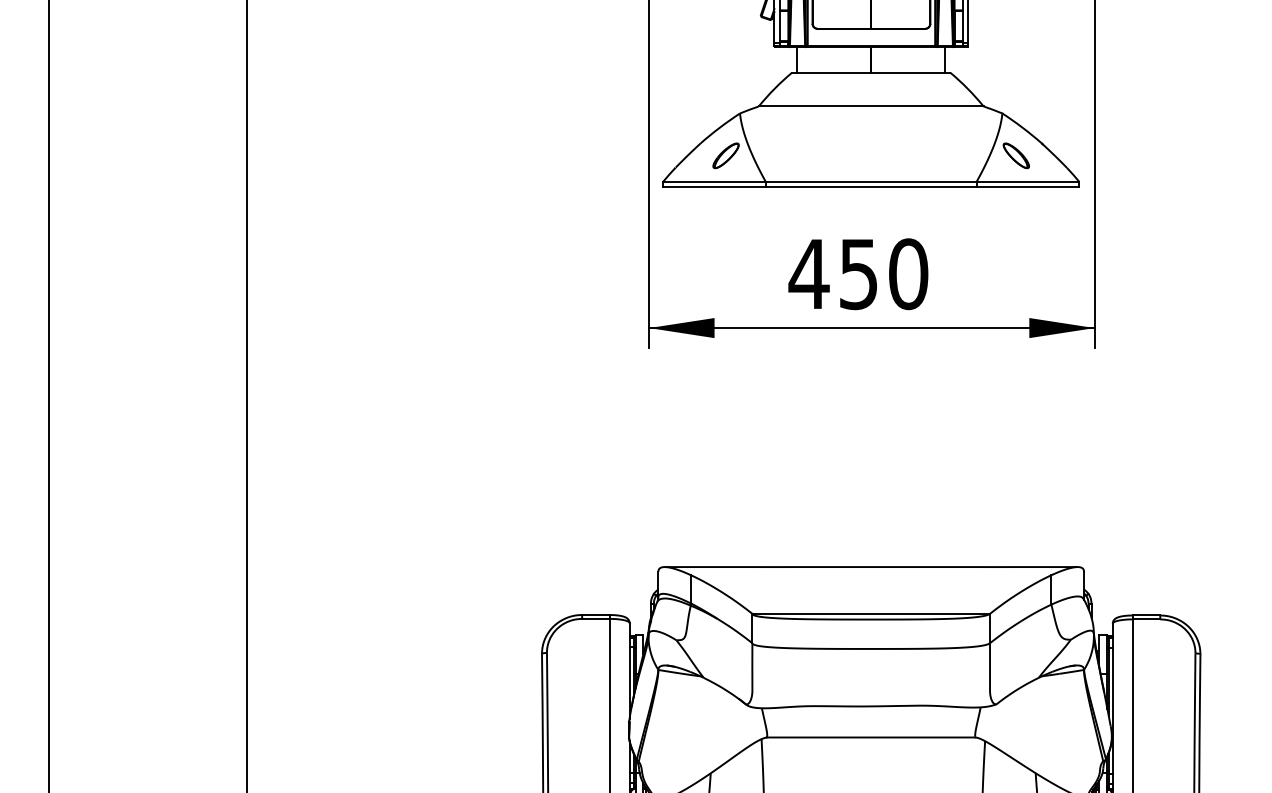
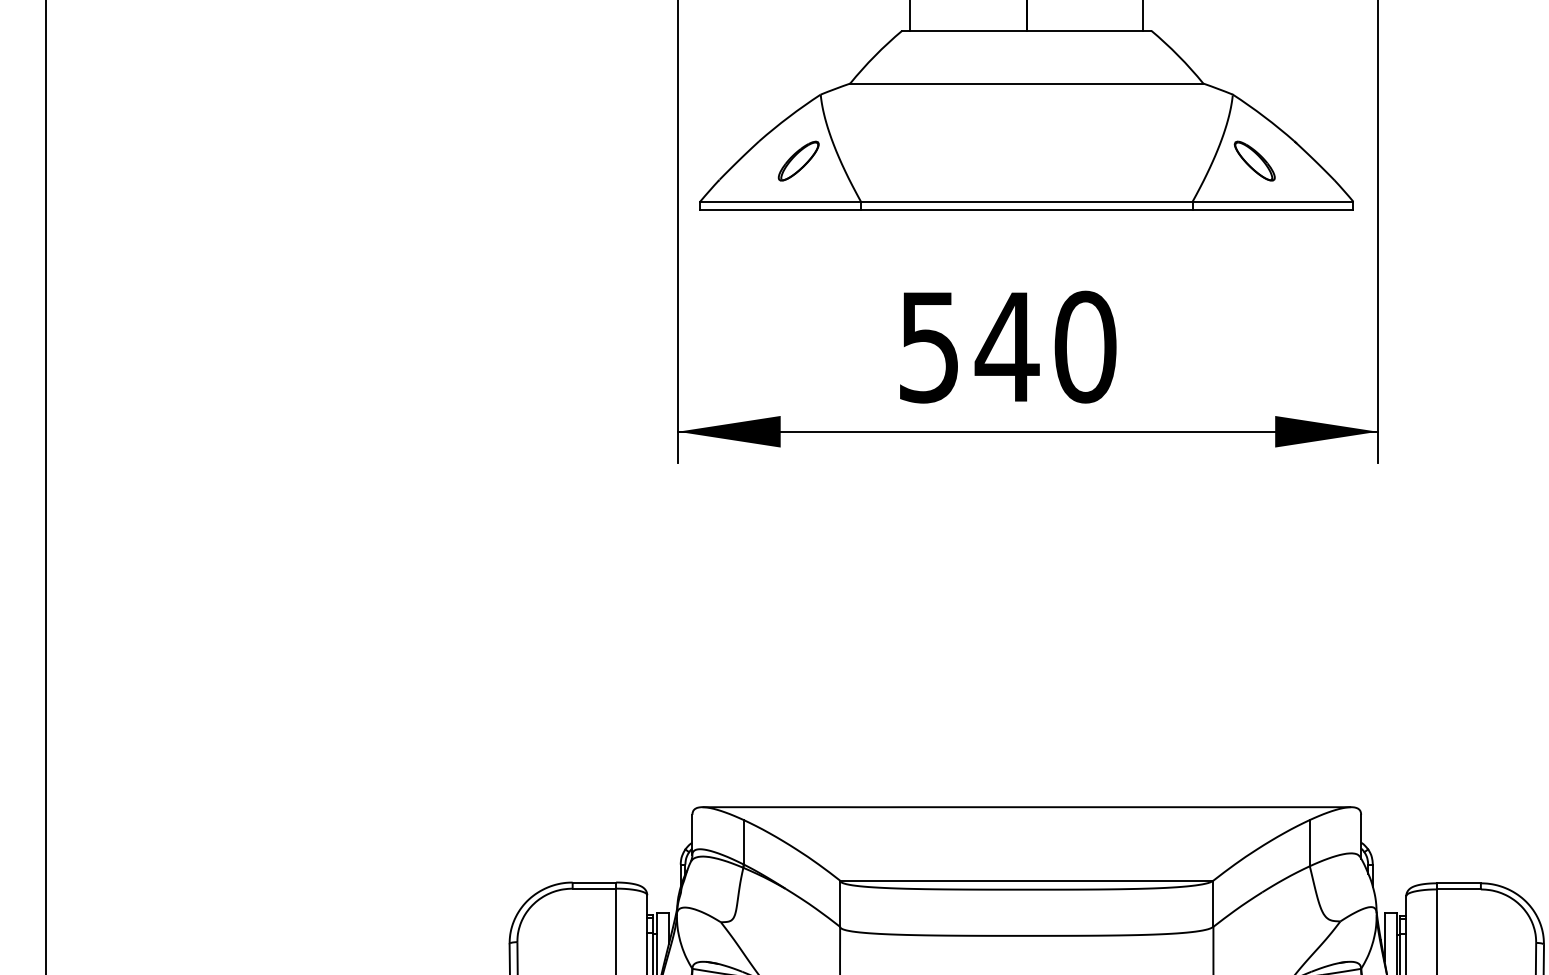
text: (833, 274) -> (967, 347), 450 -> 540

